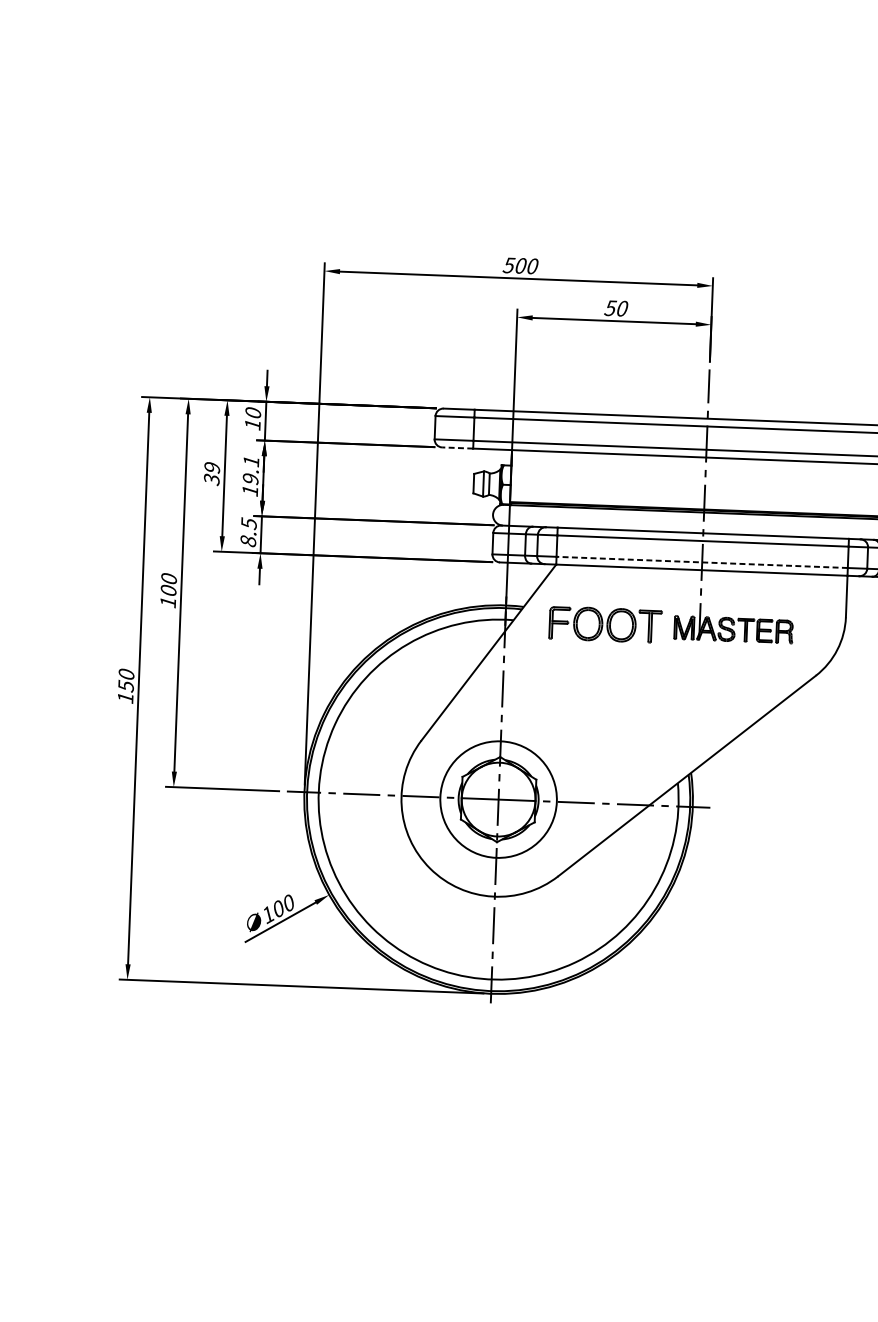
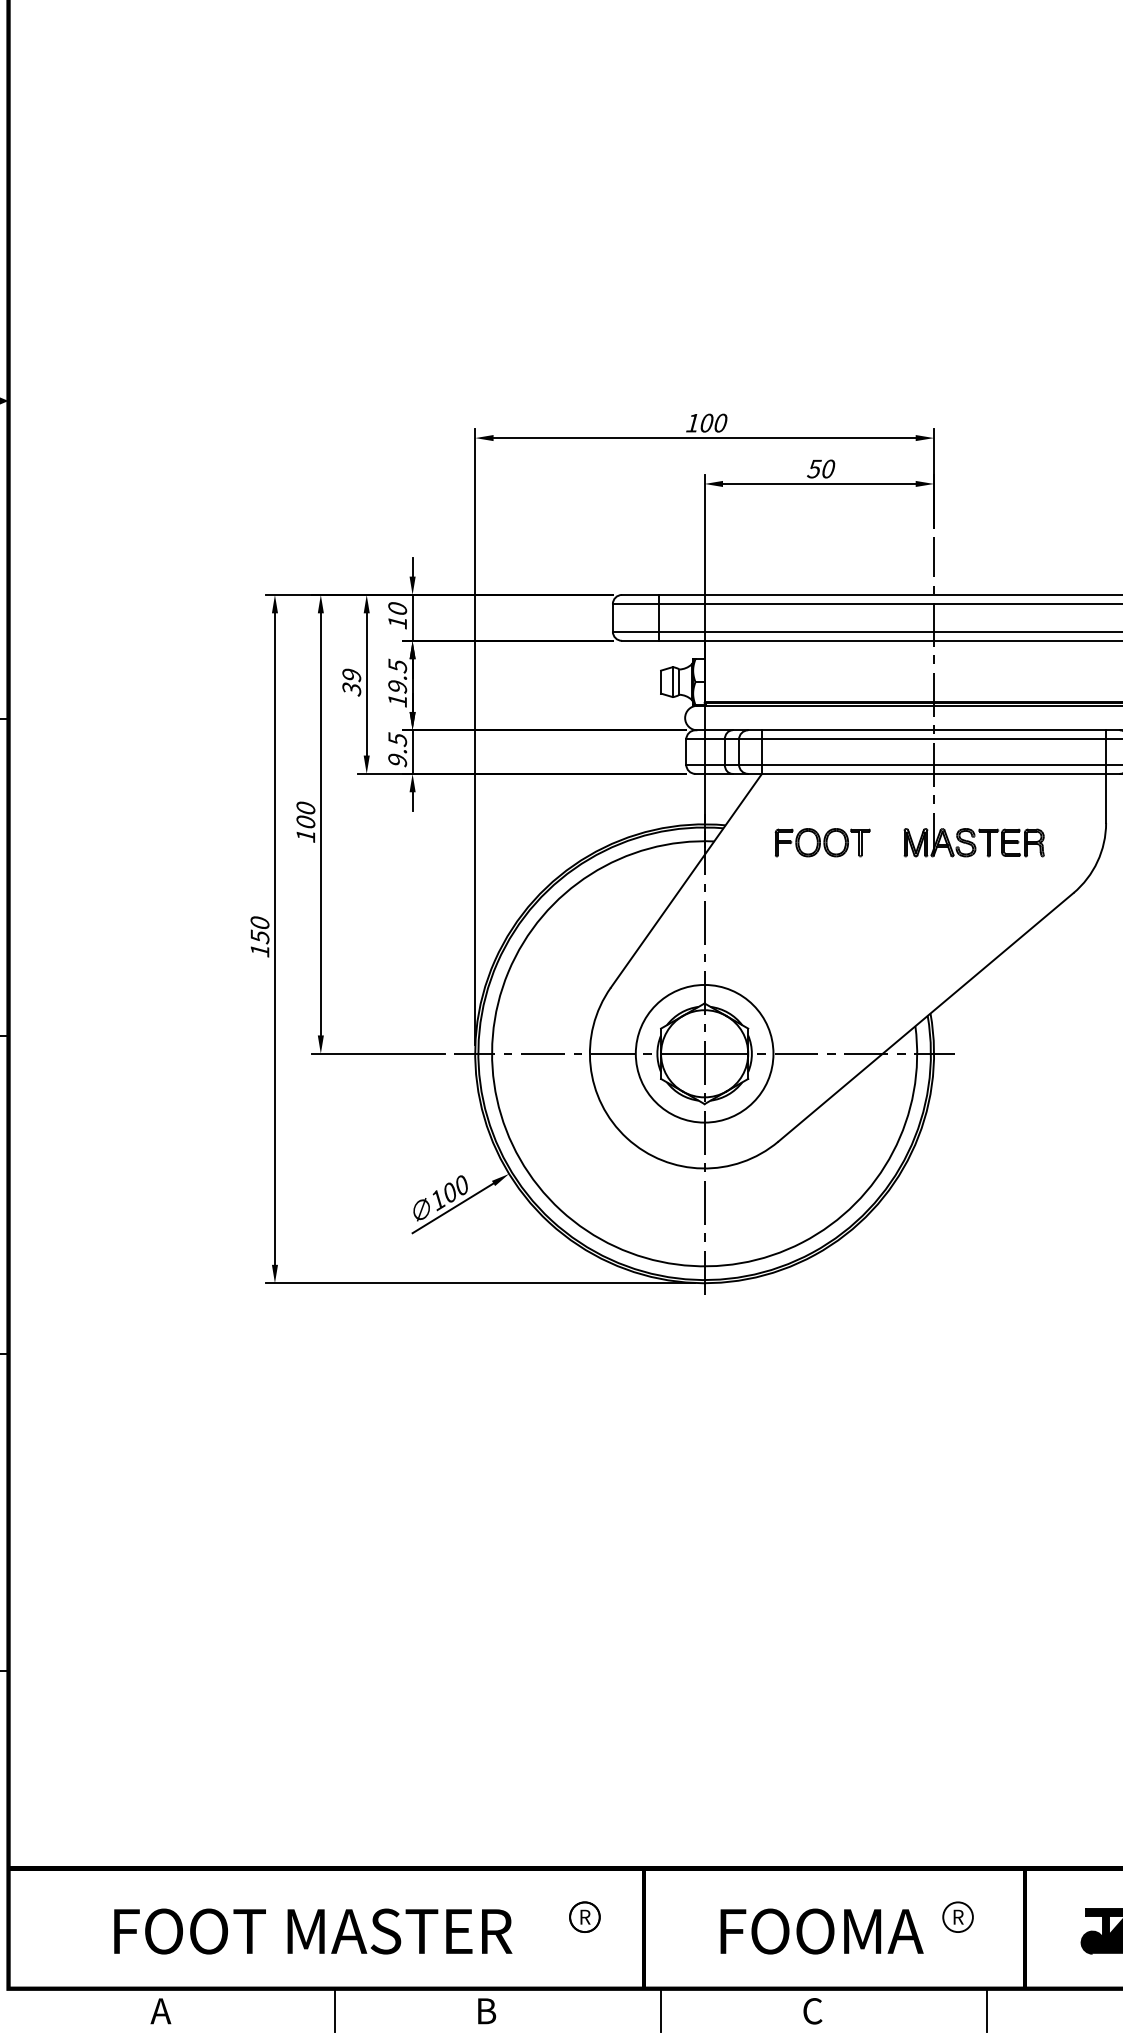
text: (508, 265) -> (692, 423), 500 -> 100
line: (456, 447) -> (639, 640), dashed -> solid
text: (251, 460) -> (397, 665), 19.1 -> 19.5
text: (248, 541) -> (397, 760), 8.5 -> 9.5
line: (701, 562) -> (933, 764), dashed -> solid
part: (605, 624) -> (822, 842), size x0.71

